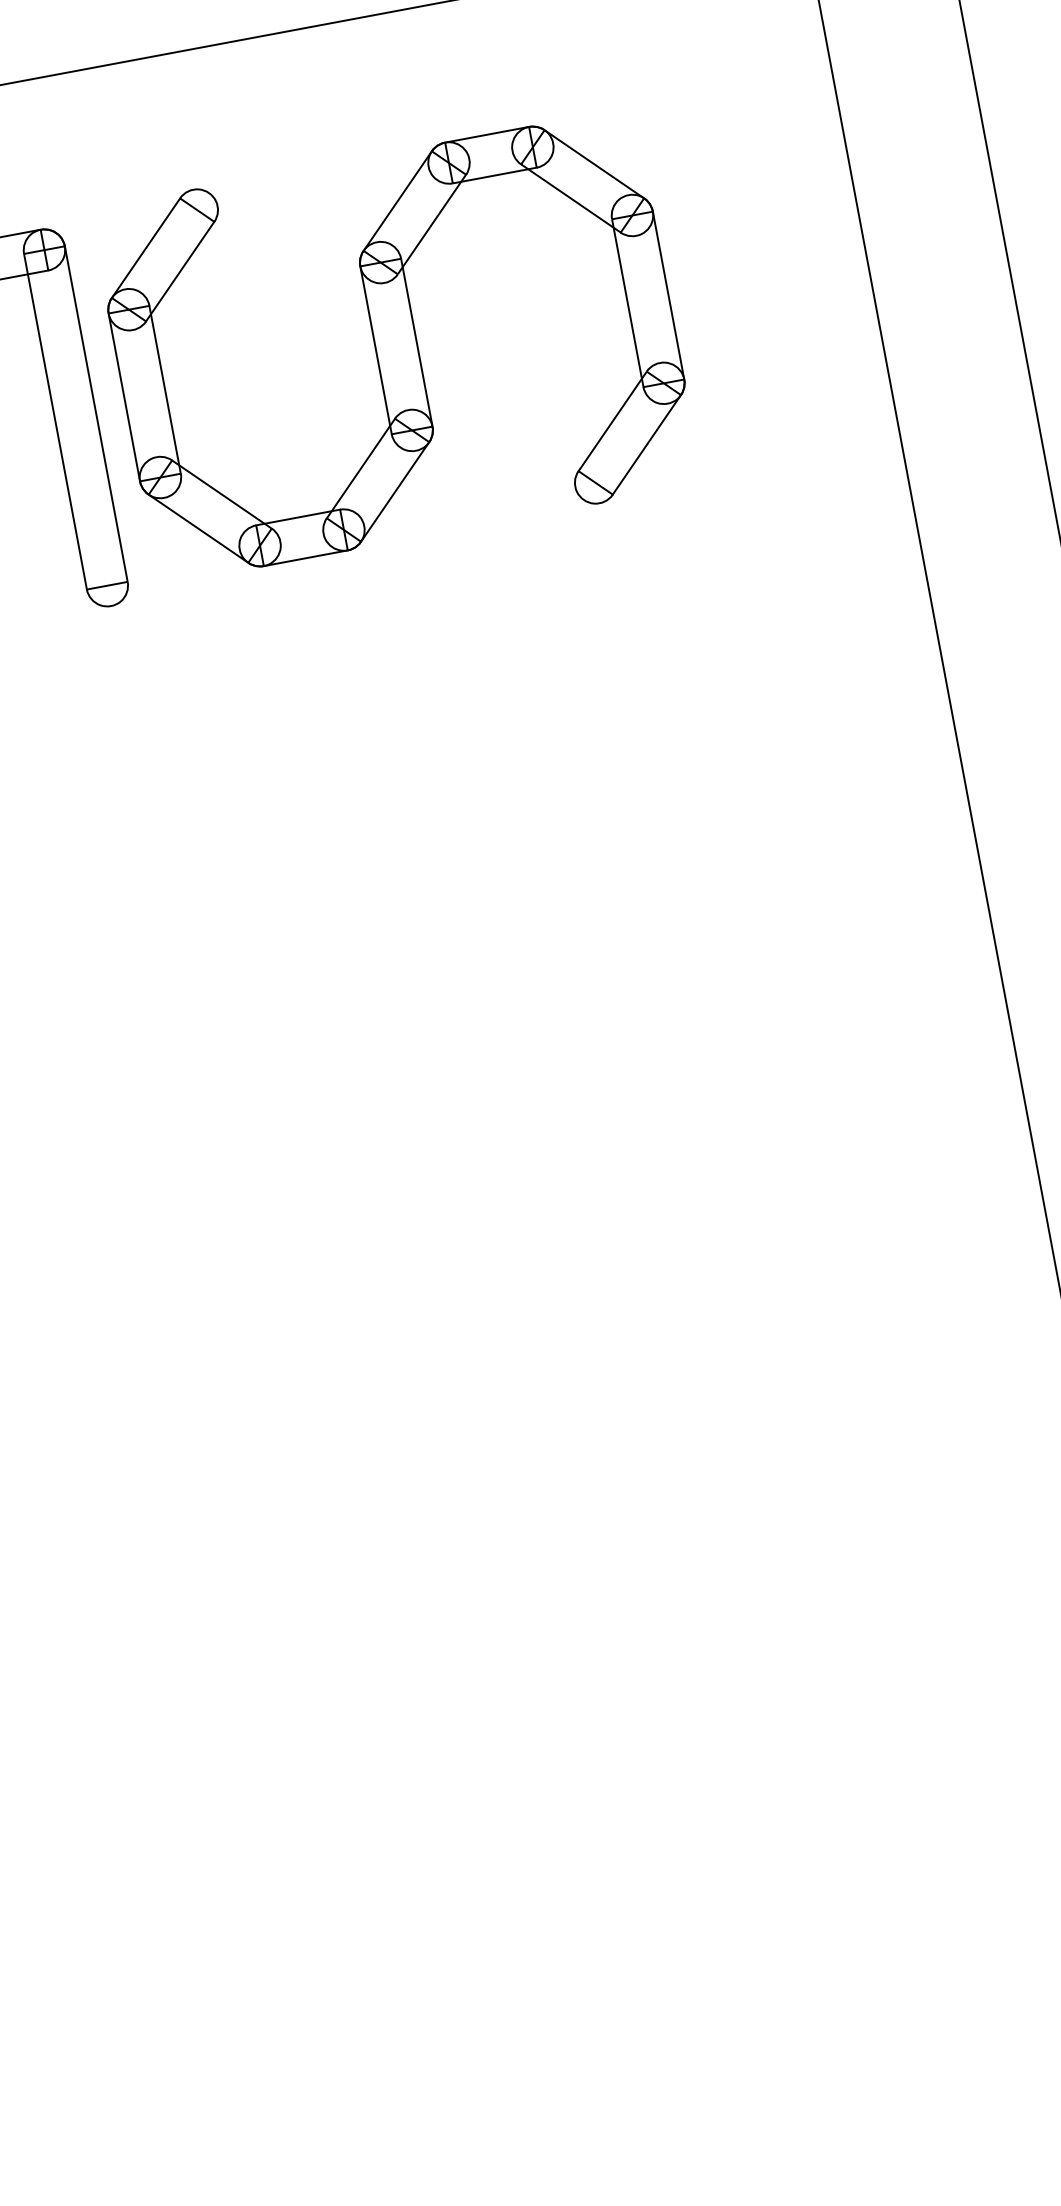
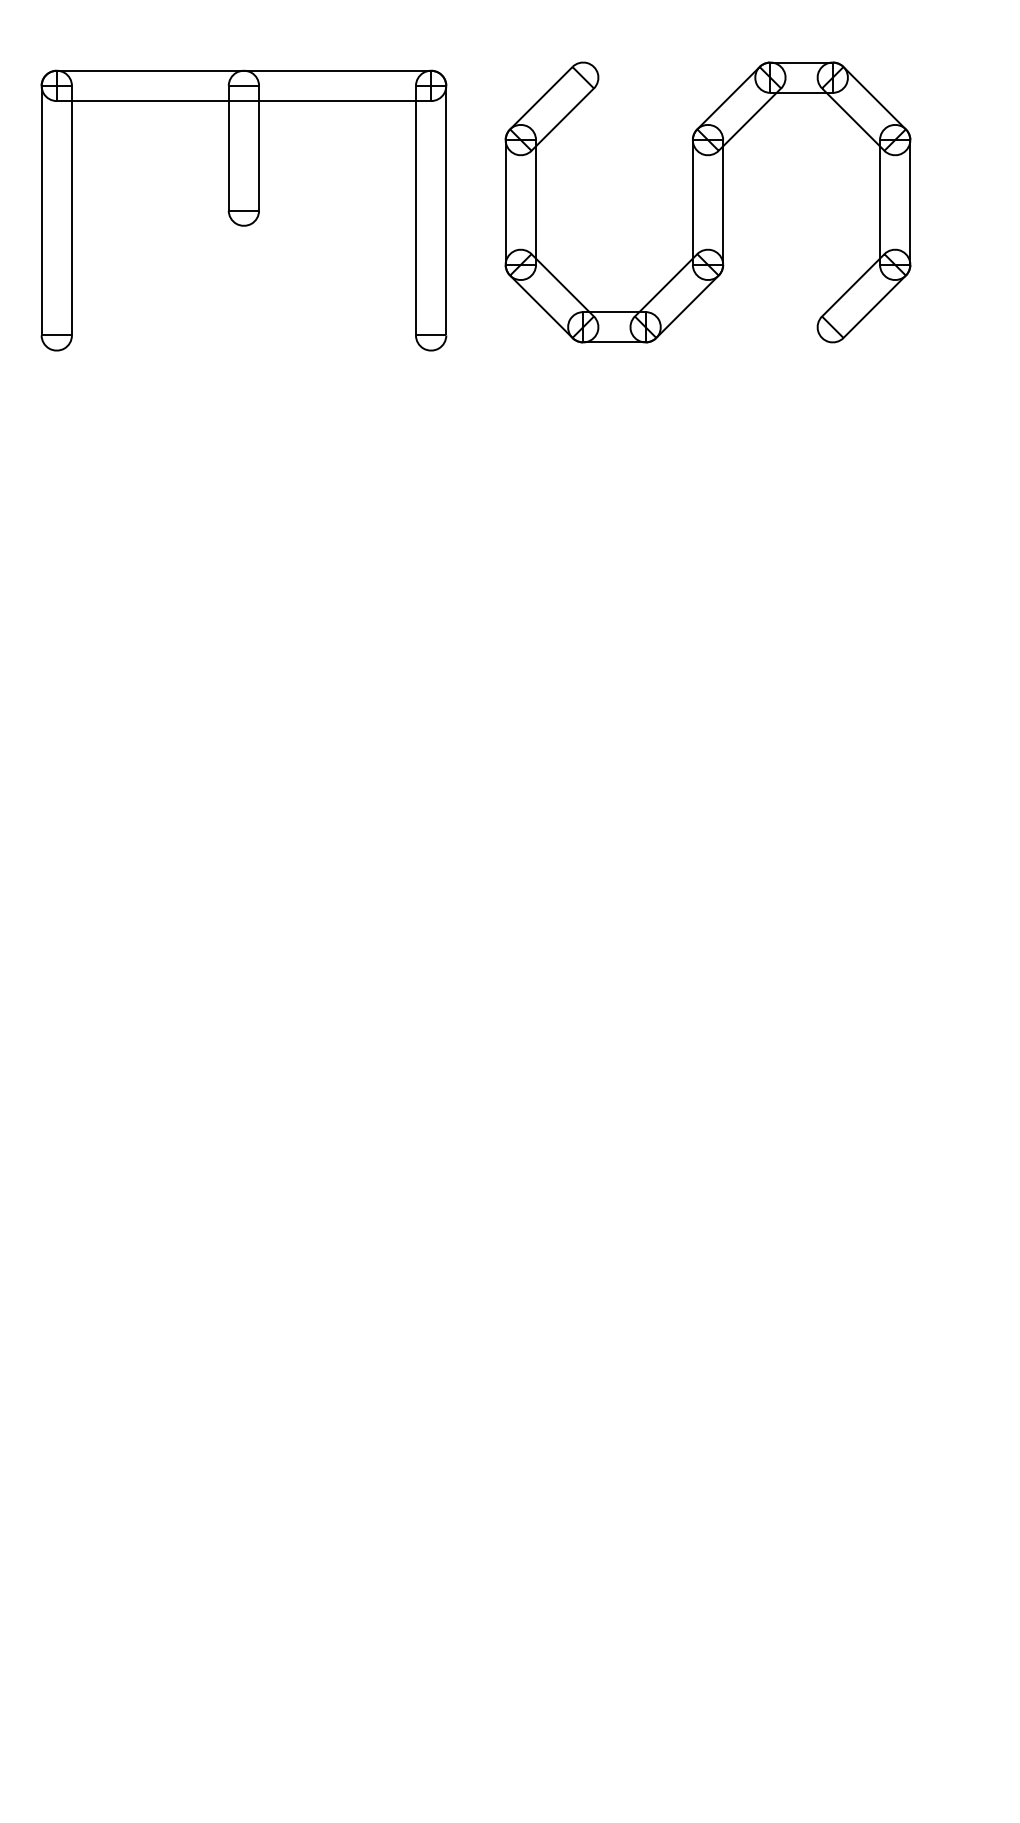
part: (395, 346) -> (707, 202), moved

